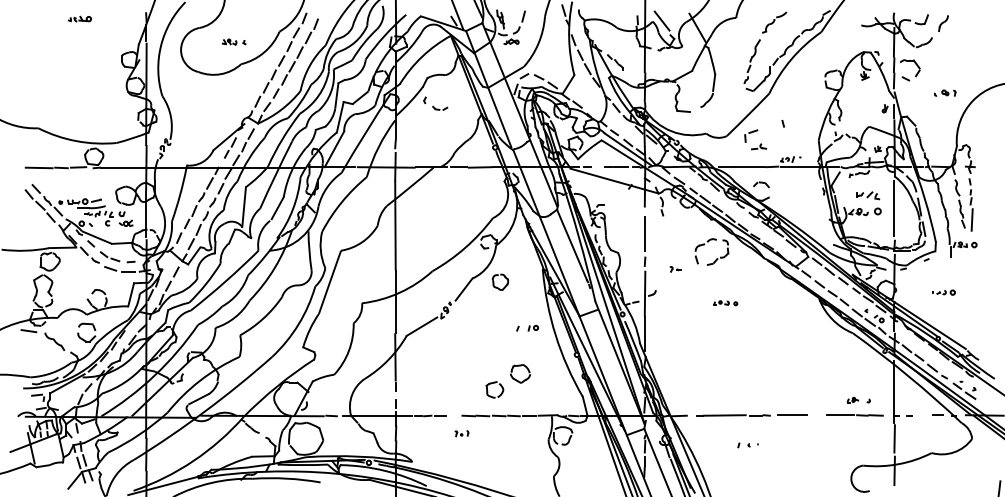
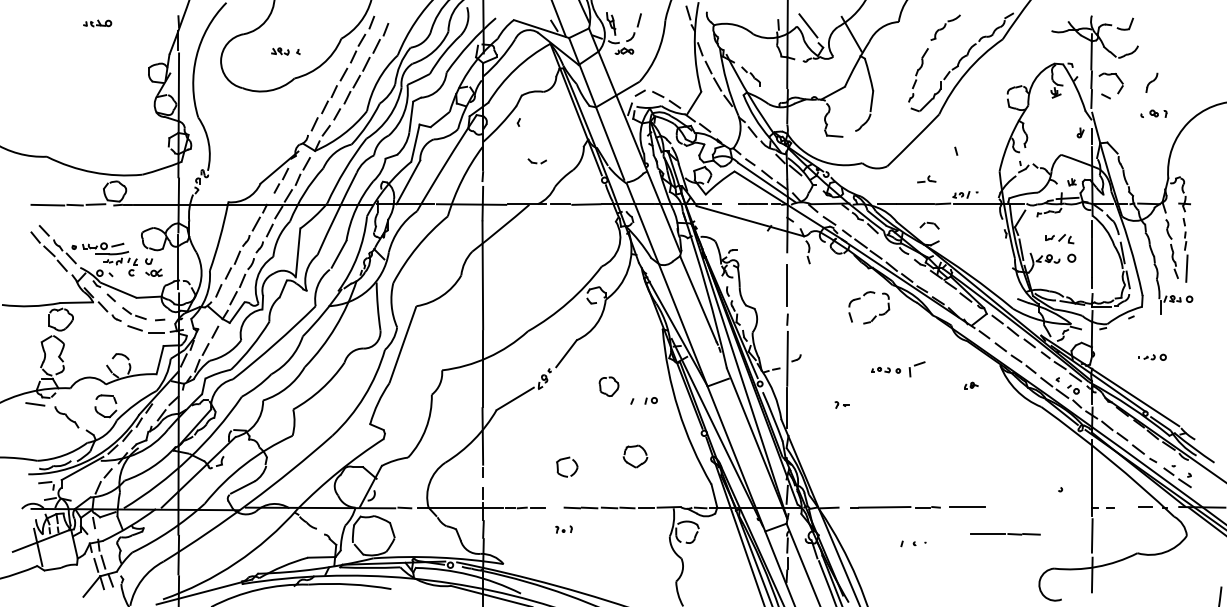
part: (943, 23) -> (1151, 82), moved
part: (439, 108) -> (536, 161), moved
part: (750, 136) -> (916, 369), moved
part: (675, 268) -> (841, 404), moved
part: (497, 286) -> (605, 392), moved
part: (494, 383) -> (566, 459), moved
part: (853, 400) -> (971, 385), moved
line: (854, 415) -> (1005, 534), moved

